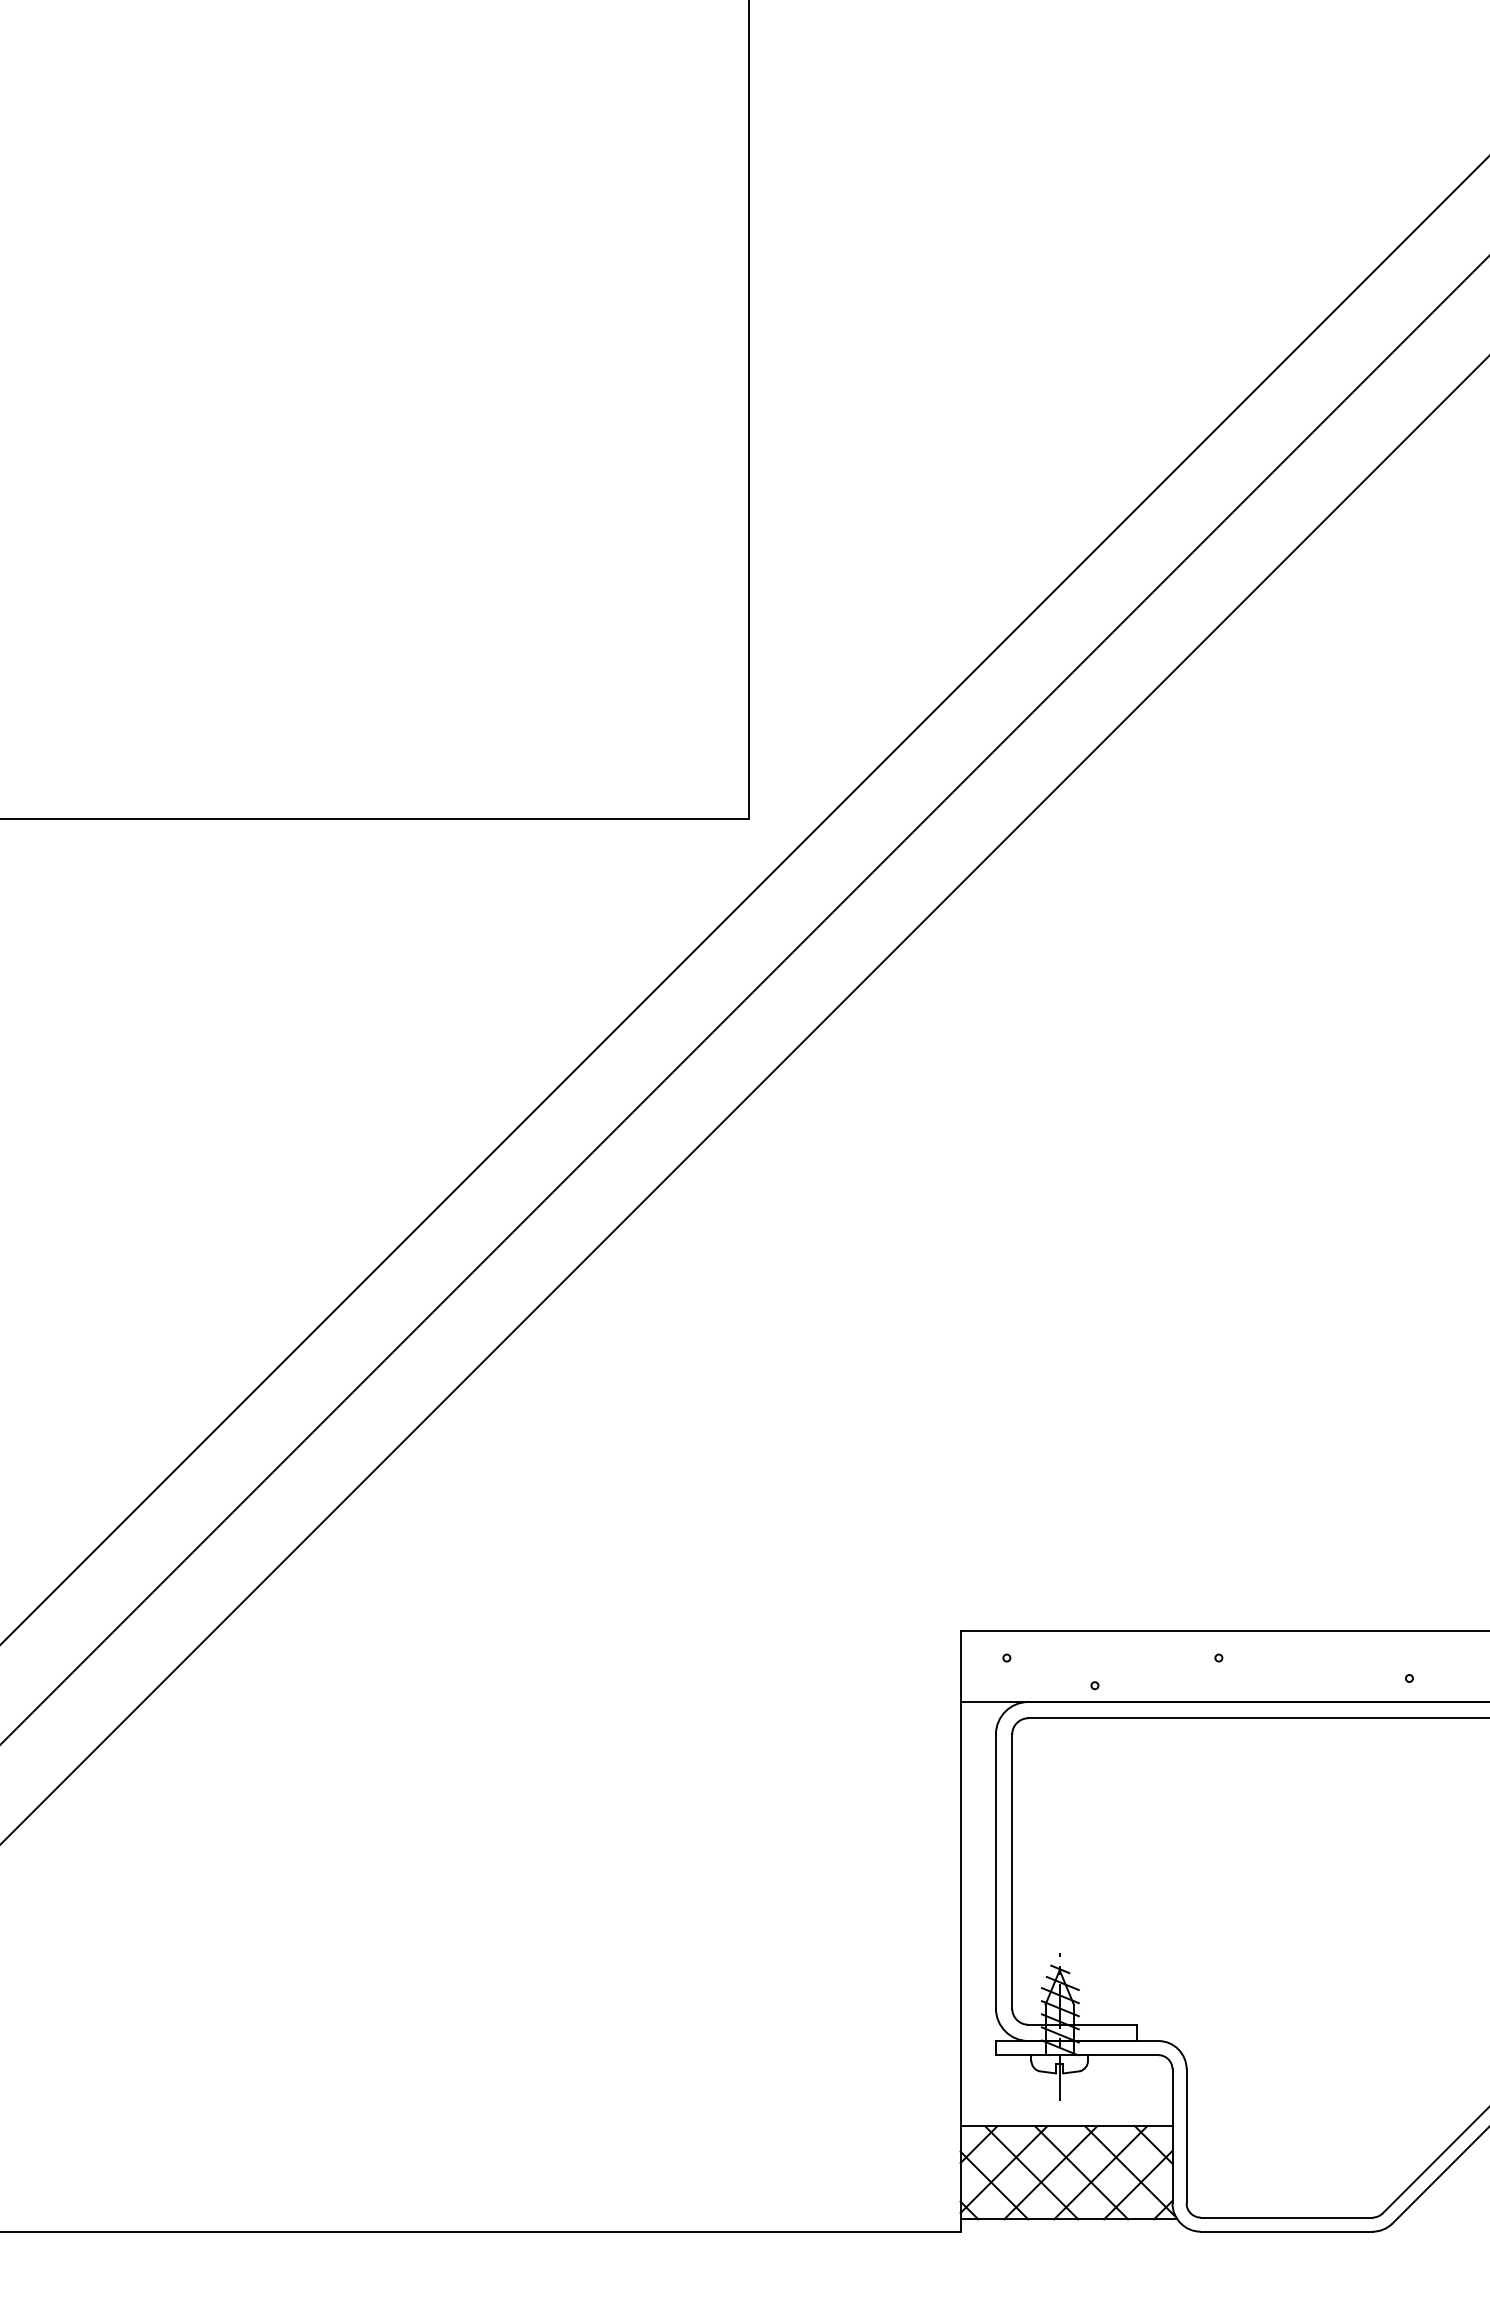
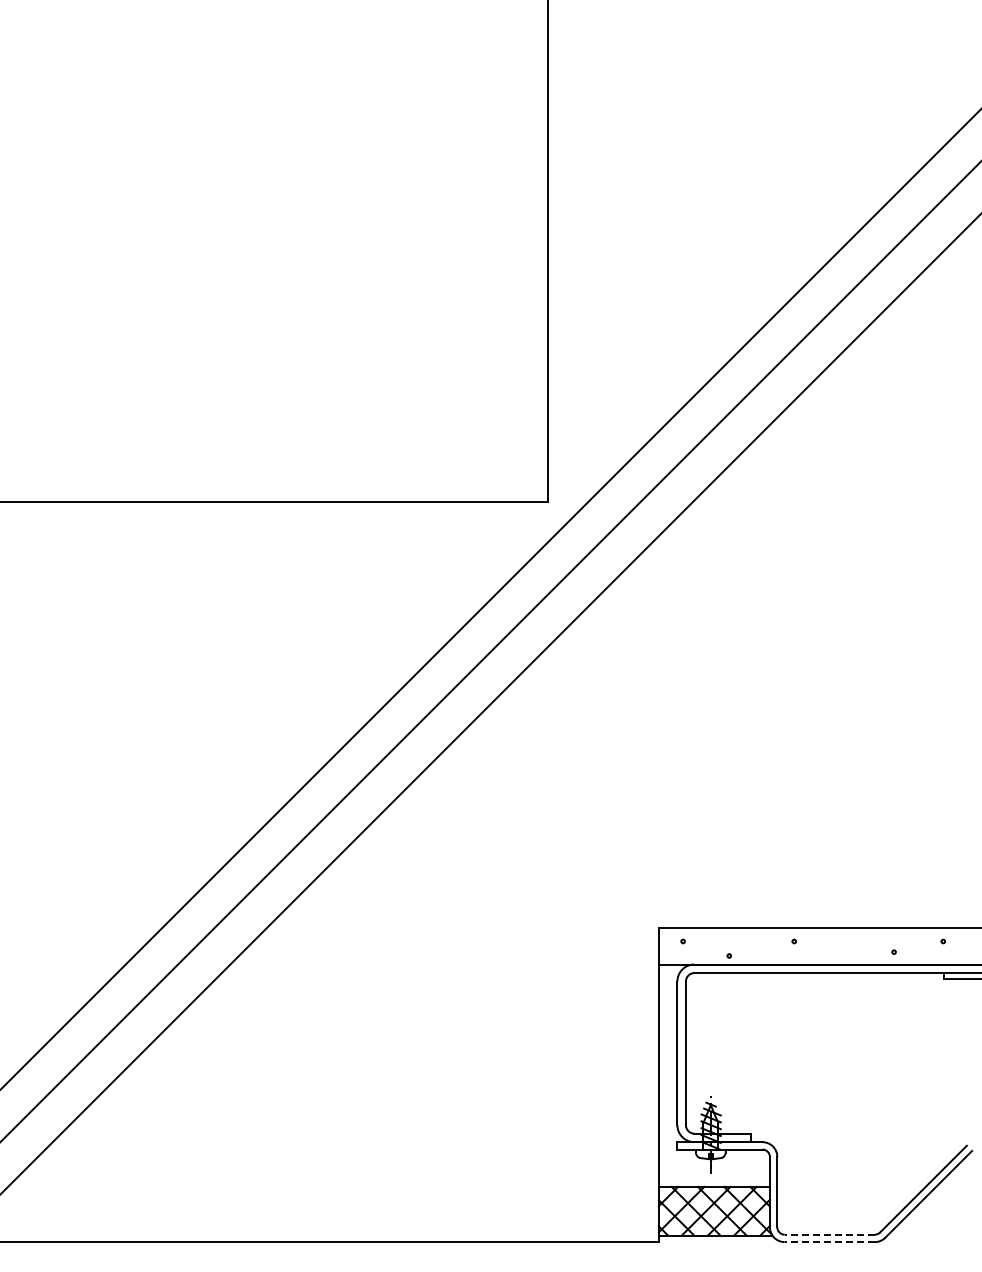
line: (1286, 2217) -> (829, 1234), solid -> dashed
line: (1286, 2232) -> (829, 1242), solid -> dashed

